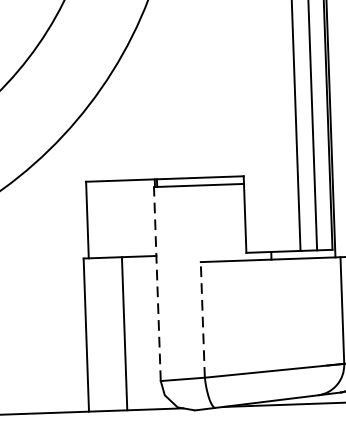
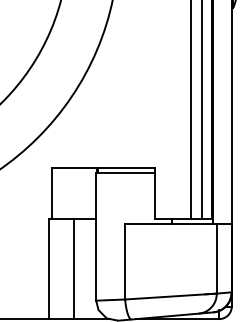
line: (157, 284) -> (96, 237), dashed -> solid
line: (203, 319) -> (125, 261), dashed -> solid

